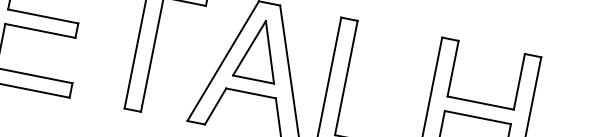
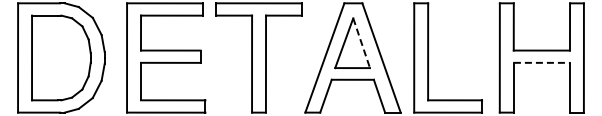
line: (269, 52) -> (361, 43), solid -> dashed
line: (478, 117) -> (542, 62), solid -> dashed

